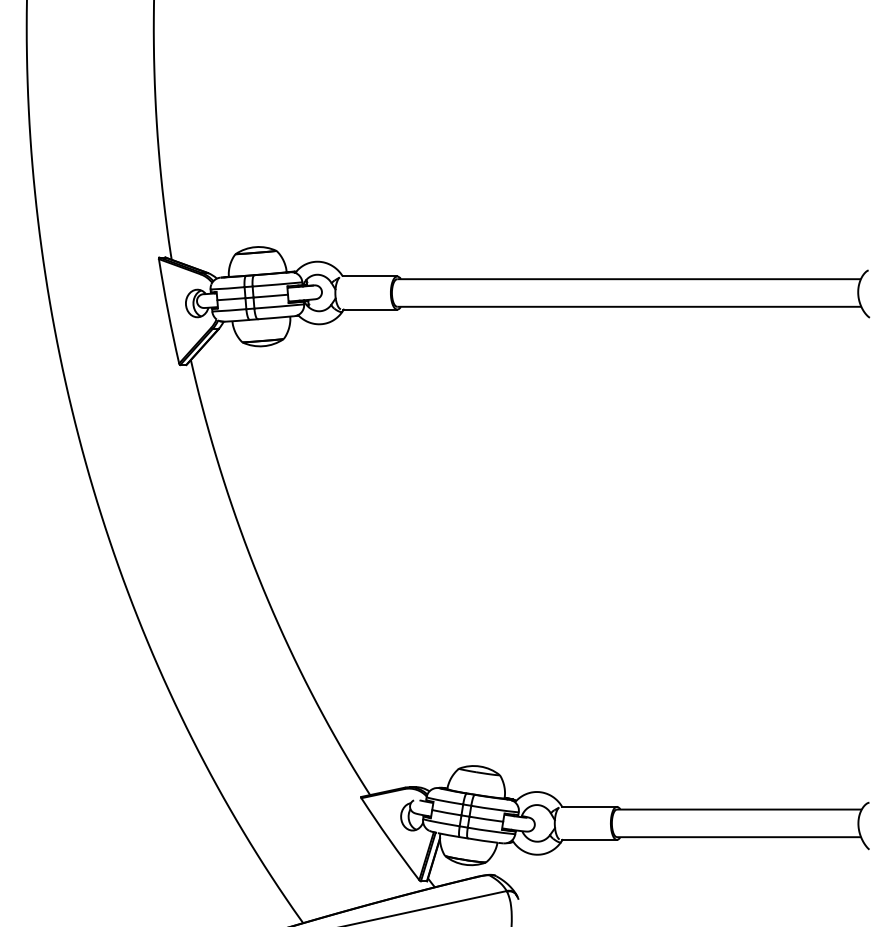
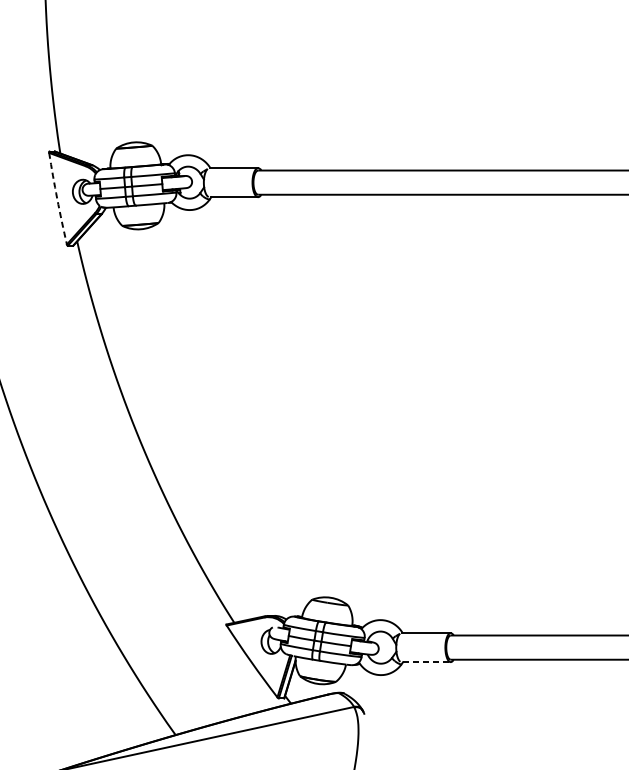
arc: (168, 311) -> (57, 198), solid -> dashed
line: (590, 839) -> (427, 661), solid -> dashed

